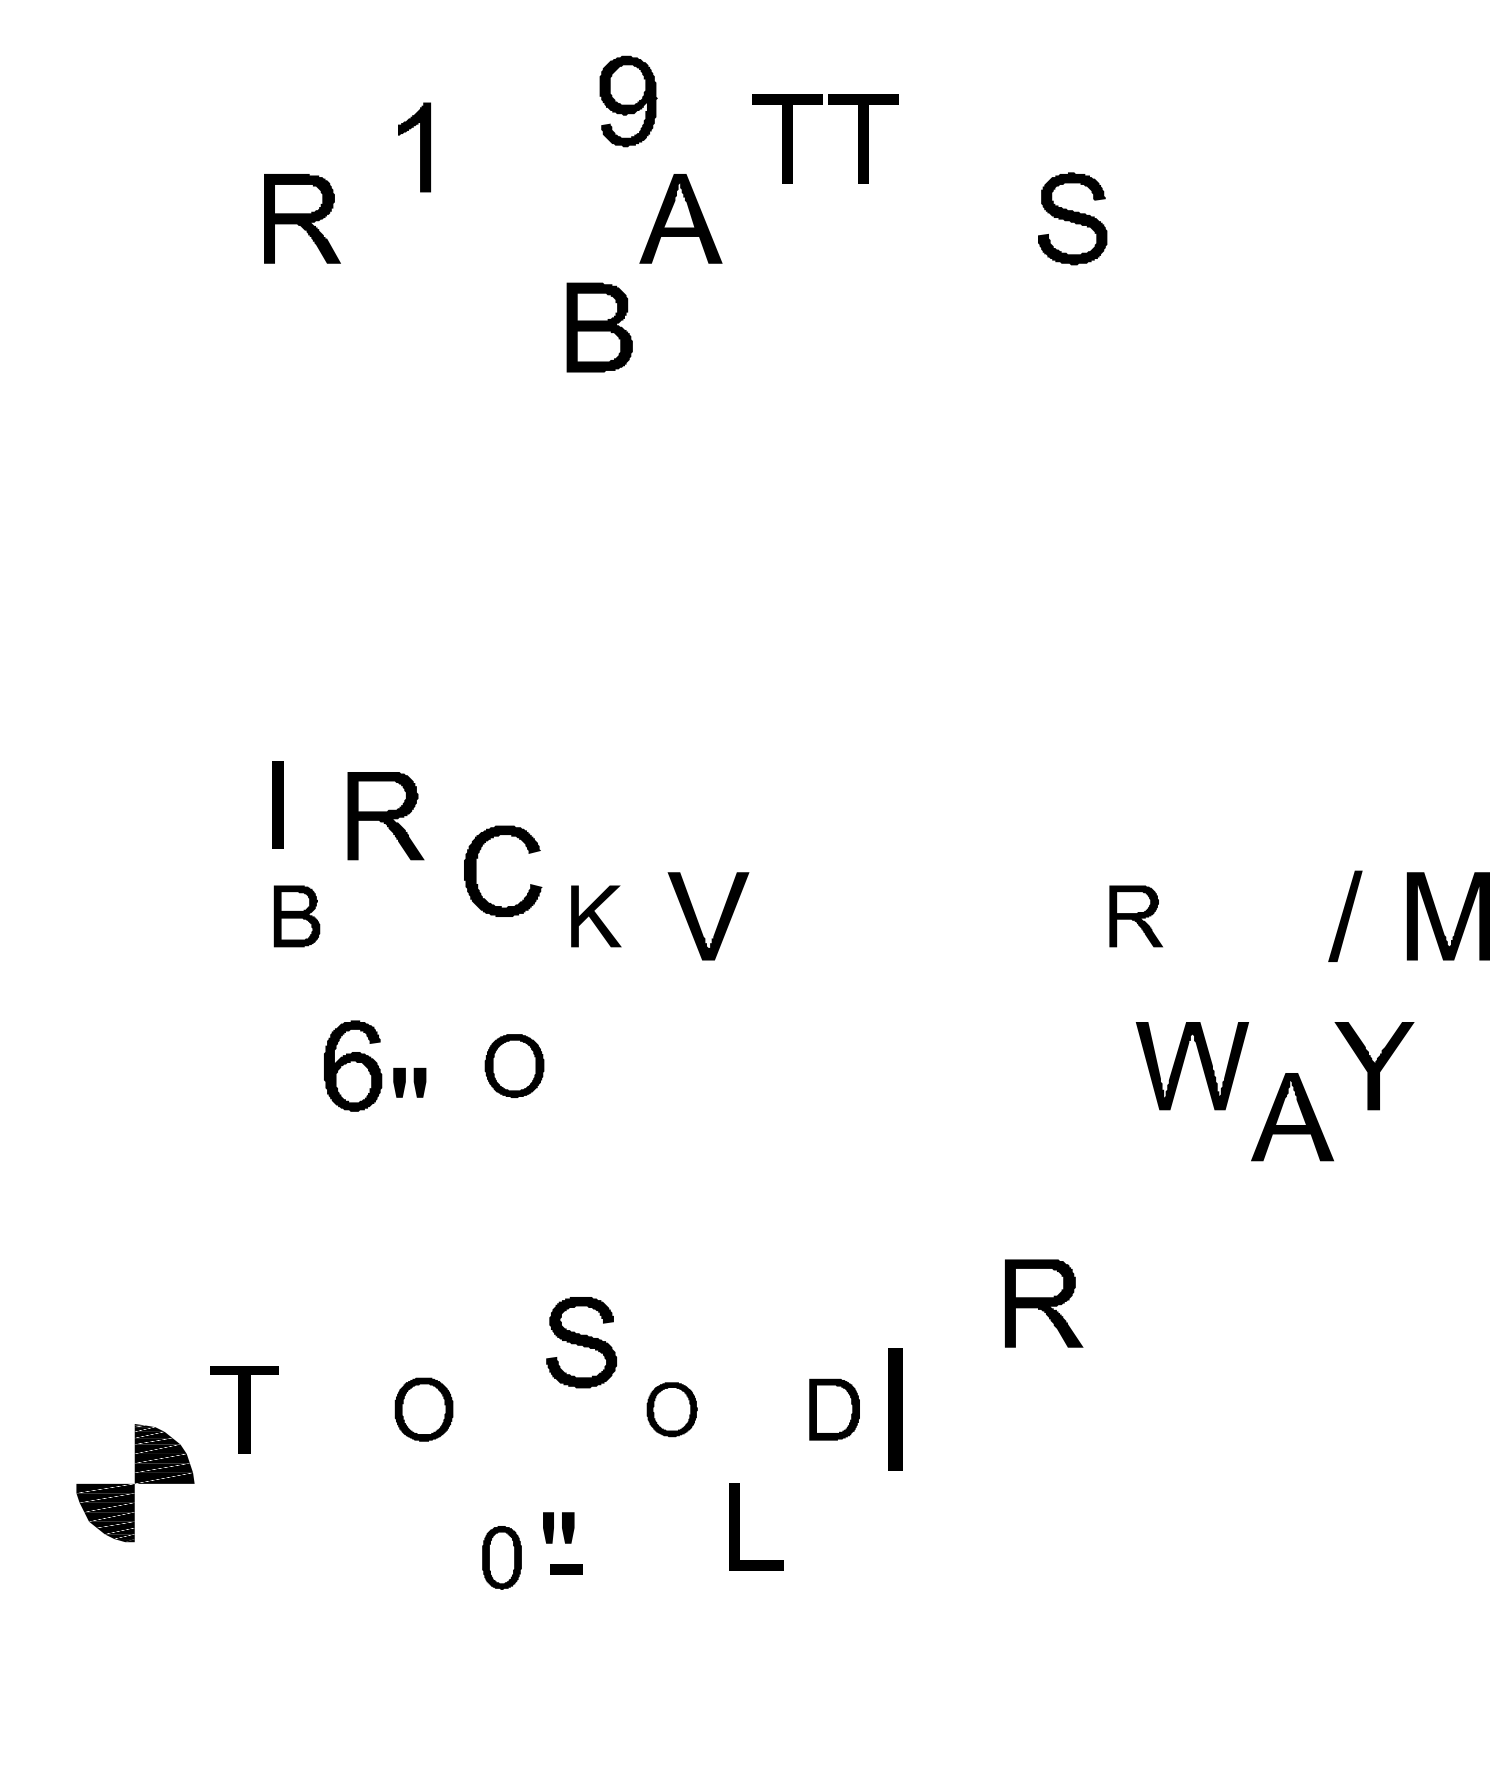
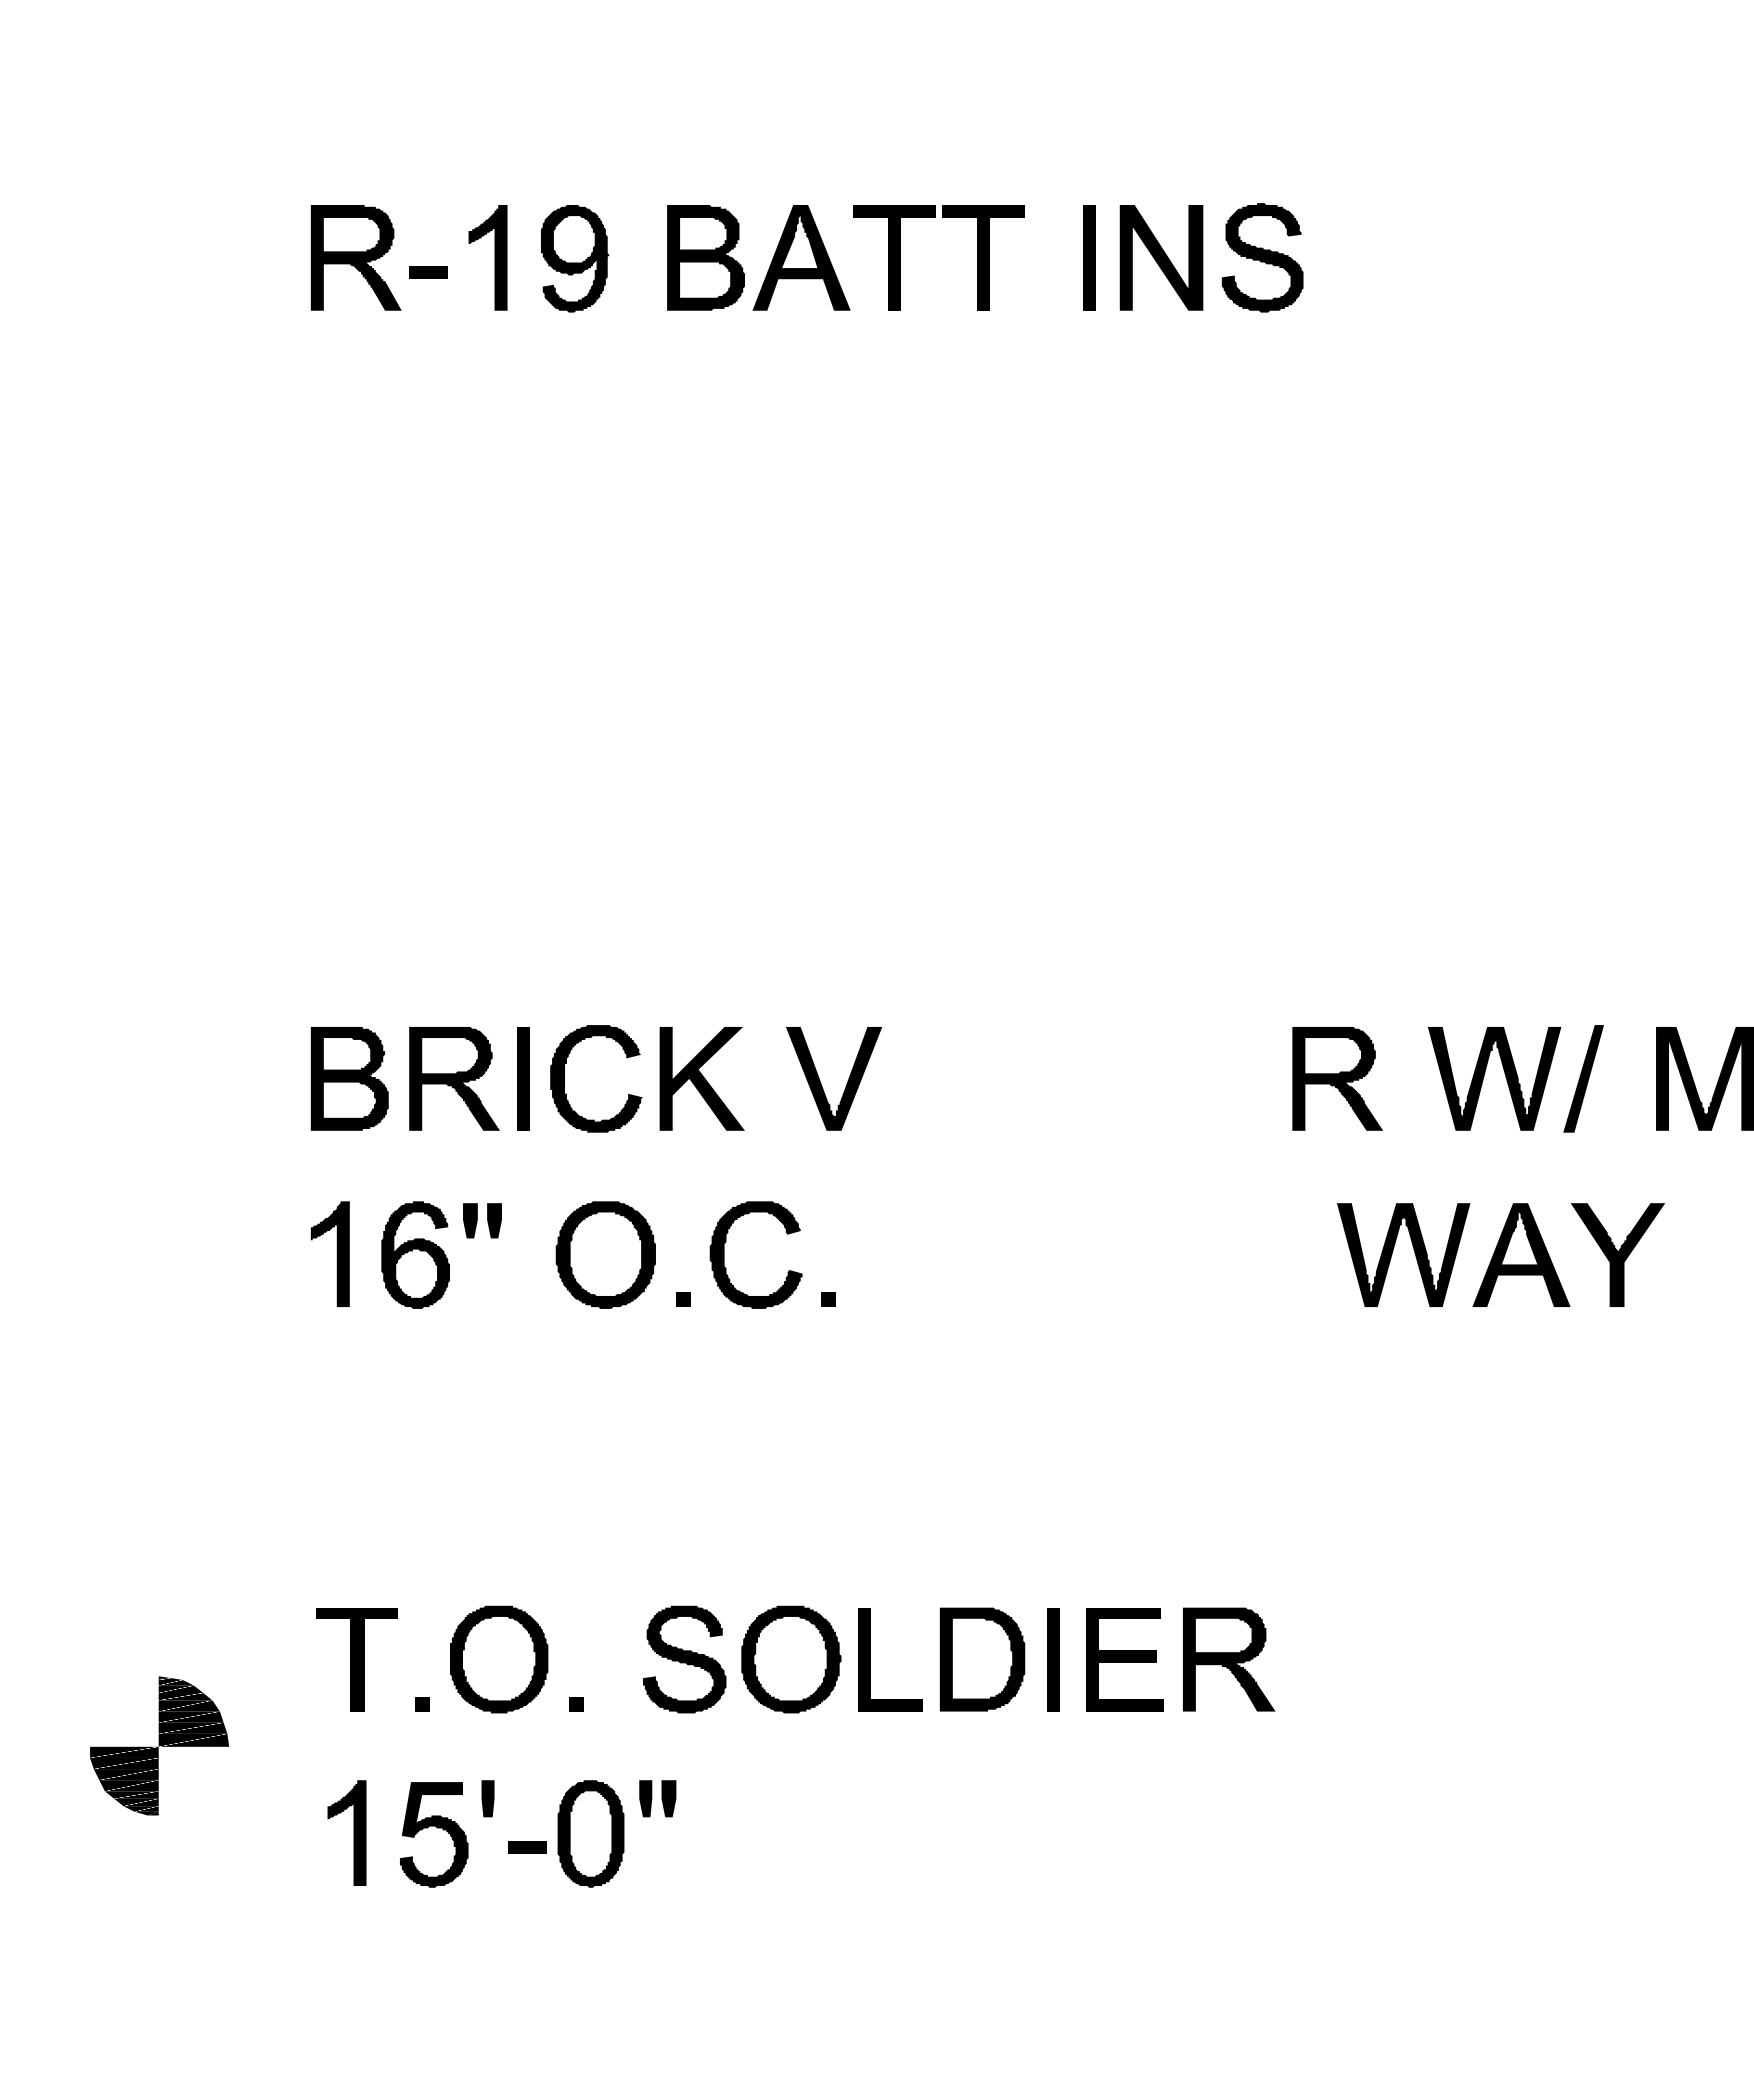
part: (629, 101) -> (575, 258), moved
part: (793, 138) -> (900, 257), moved
part: (420, 147) -> (494, 257), moved
fill: (924, 218) -> (1088, 257), added
fill: (986, 218) -> (1161, 257), added
fill: (363, 231) -> (428, 272), added
part: (599, 327) -> (705, 257), moved
part: (278, 804) -> (523, 1078), moved
part: (386, 815) -> (454, 1078), moved
part: (476, 871) -> (564, 1078), moved
part: (1261, 915) -> (1484, 1077), added
part: (296, 916) -> (349, 1078), size x1.43
part: (595, 916) -> (701, 1078), size x1.43
part: (1136, 916) -> (1337, 1078), size x1.43
fill: (279, 1065) -> (329, 1254), added
part: (514, 1065) -> (605, 1254), size x1.43
fill: (641, 1065) -> (755, 1254), added
part: (409, 1082) -> (482, 1220), moved
fill: (580, 1103) -> (683, 1299), added
fill: (703, 1103) -> (828, 1299), added
part: (1292, 1116) -> (1521, 1254), moved
part: (1044, 1303) -> (1229, 1659), moved
part: (581, 1342) -> (684, 1659), moved
part: (244, 1409) -> (356, 1659), moved
part: (424, 1409) -> (499, 1659), size x1.43
part: (672, 1409) -> (791, 1659), size x1.67
part: (834, 1409) -> (982, 1659), size x1.43
part: (894, 1409) -> (1053, 1659), size x0.71
fill: (956, 1409) -> (1125, 1659), added
fill: (358, 1447) -> (421, 1703), added
fill: (488, 1447) -> (575, 1703), added
part: (739, 1526) -> (870, 1659), moved
fill: (414, 1527) -> (487, 1798), added
fill: (294, 1556) -> (346, 1832), added
part: (501, 1557) -> (590, 1833), size x1.43
fill: (368, 1558) -> (433, 1834), added
part: (567, 1569) -> (527, 1847), moved

